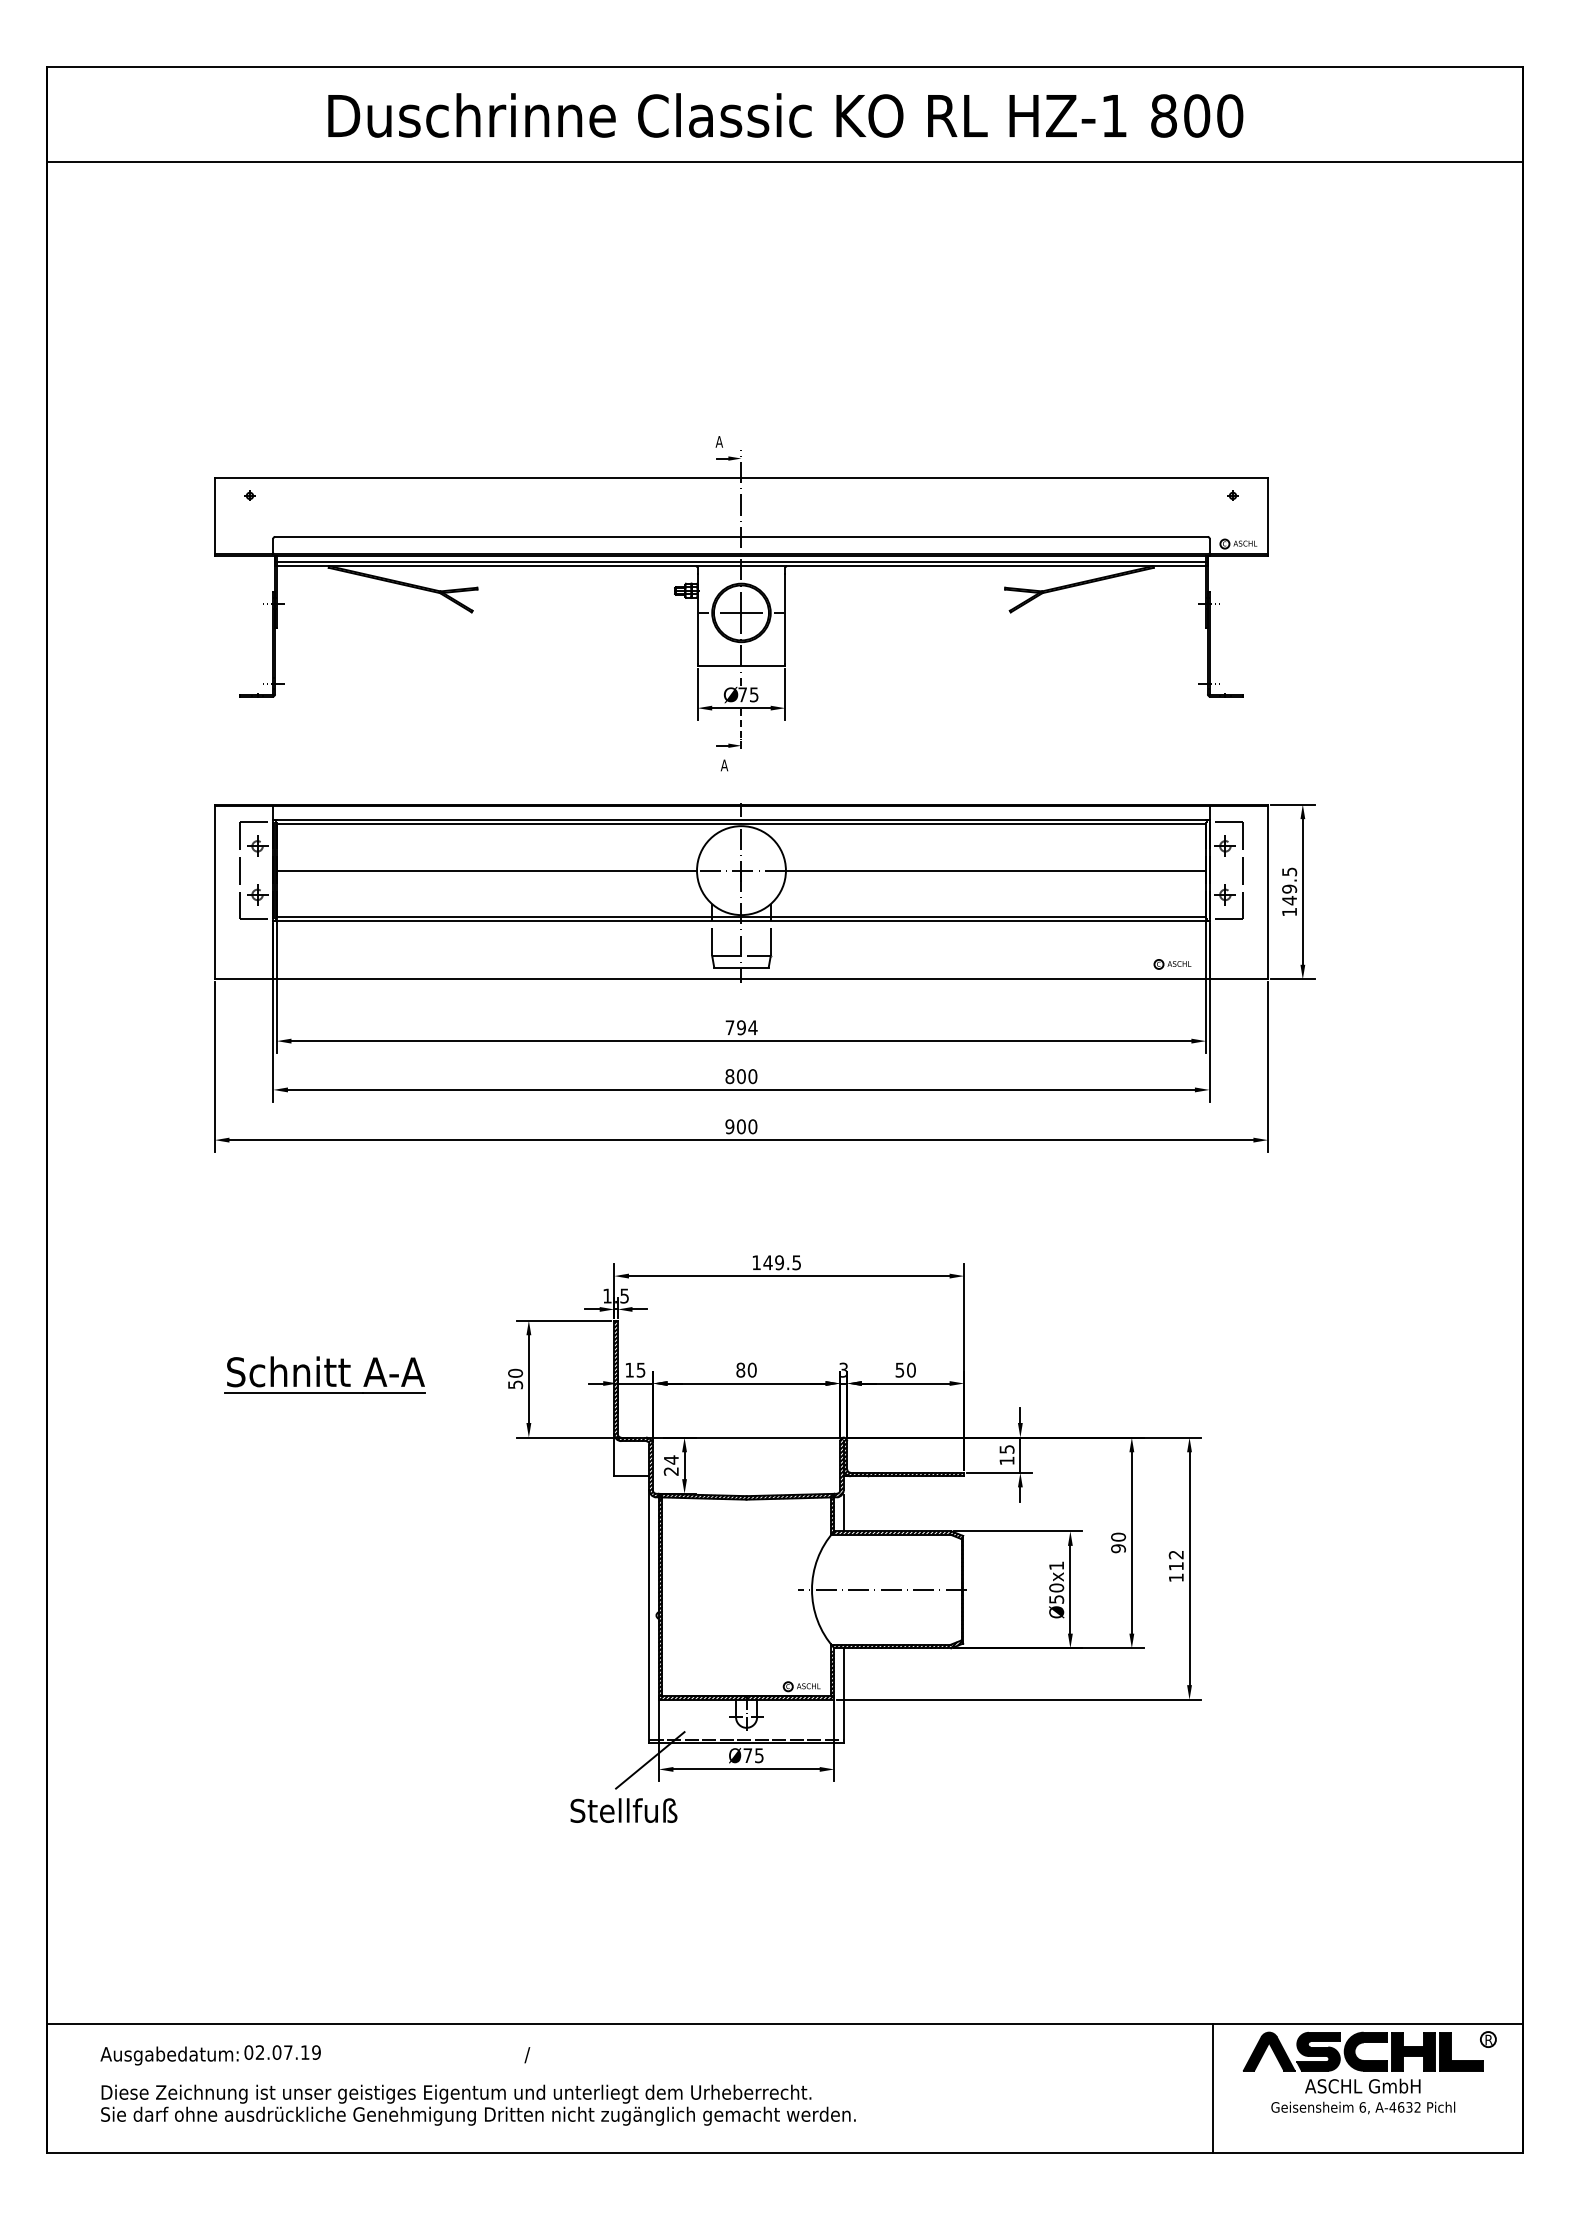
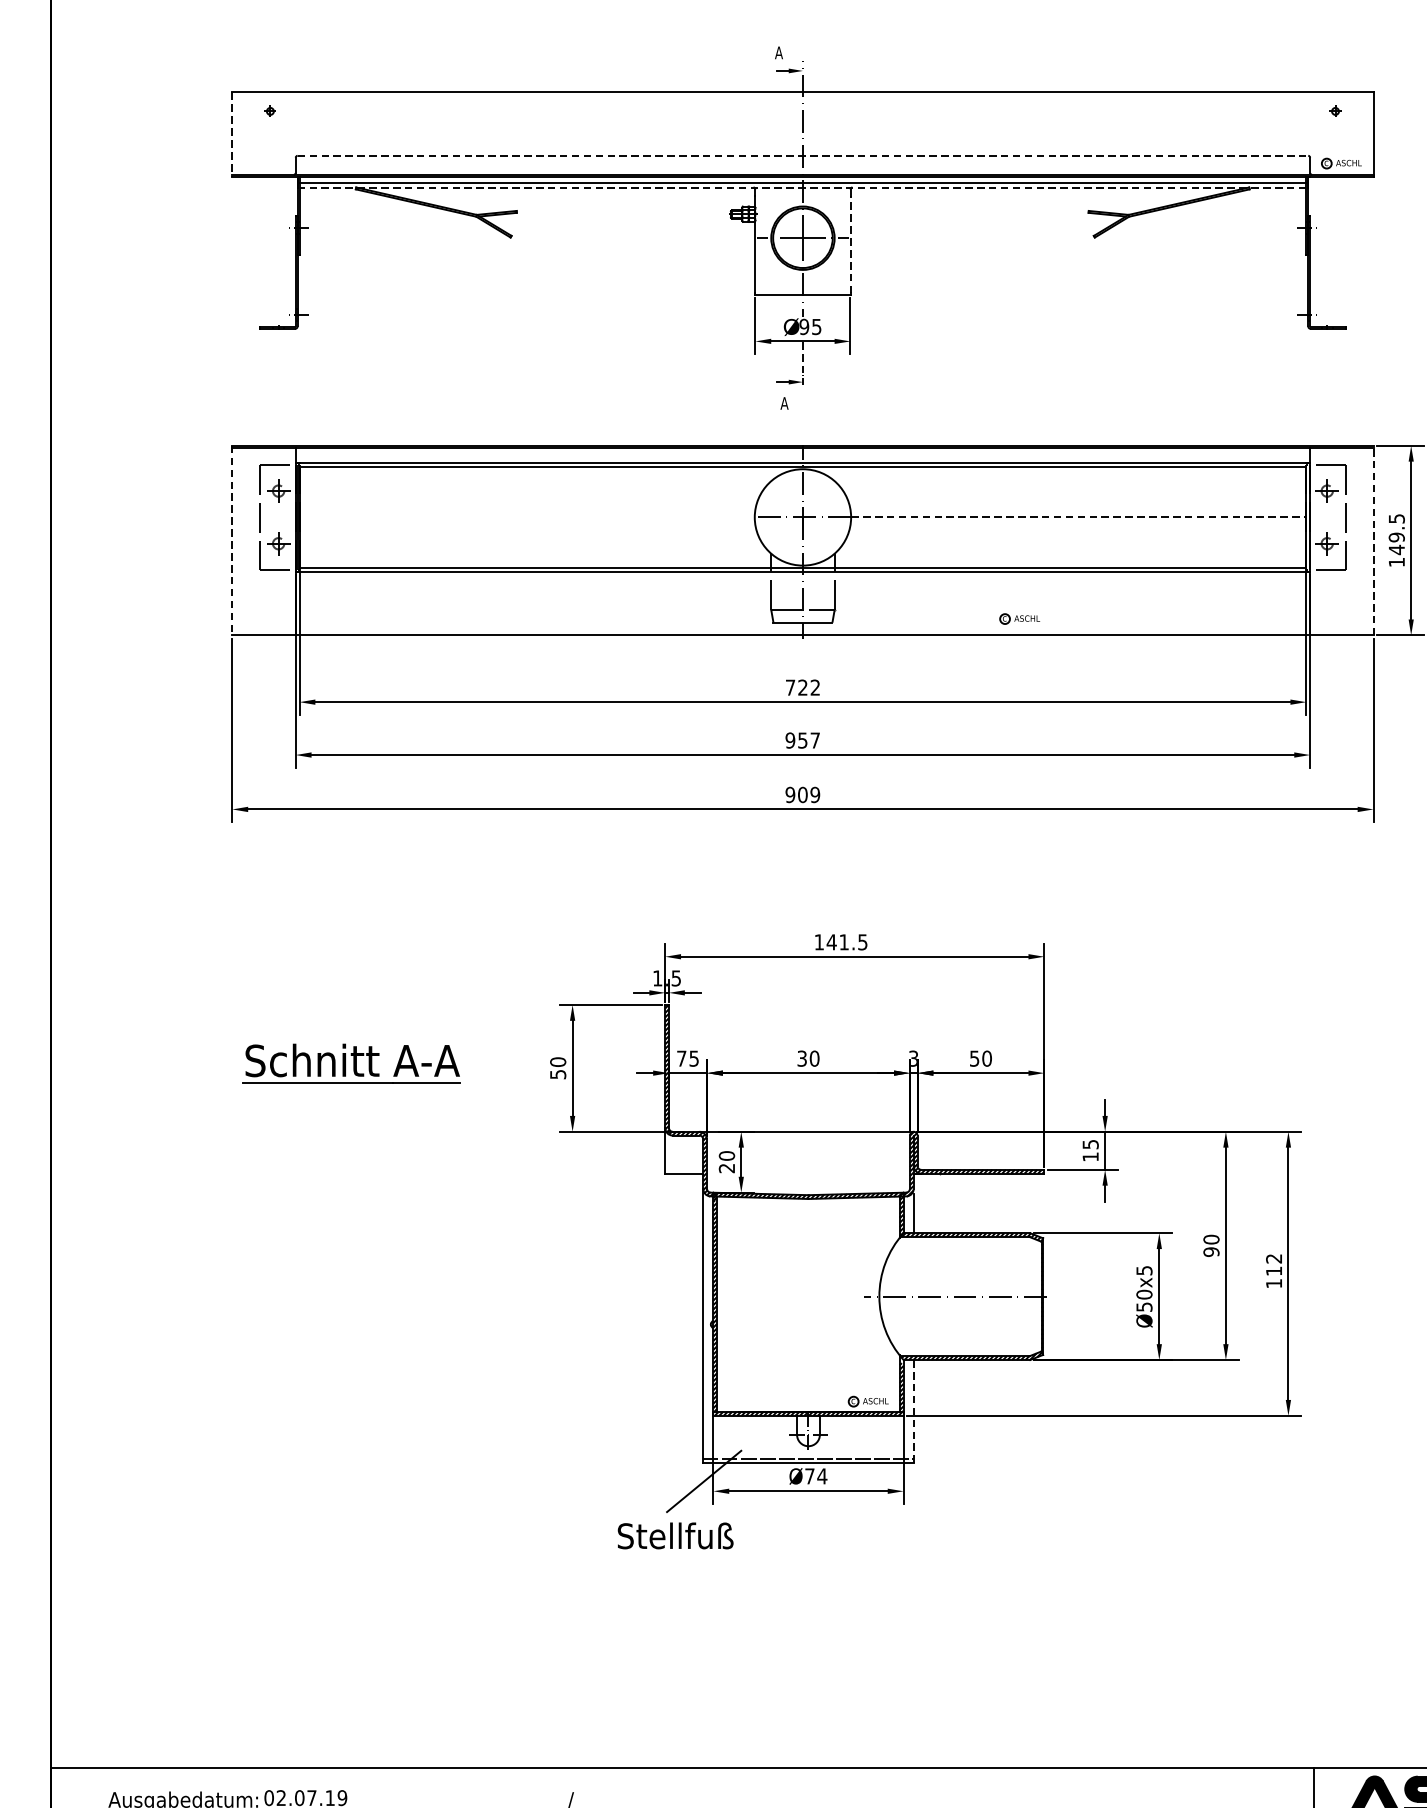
line: (214, 517) -> (231, 134), solid -> dashed
line: (741, 536) -> (802, 155), solid -> dashed
line: (741, 566) -> (802, 187), solid -> dashed
line: (785, 618) -> (850, 244), solid -> dashed
text: (742, 694) -> (804, 326), 75 -> 95
line: (486, 870) -> (526, 517), removed
line: (996, 870) -> (1079, 517), solid -> dashed
line: (1268, 891) -> (1373, 540), solid -> dashed
line: (214, 892) -> (231, 541), solid -> dashed
part: (1172, 964) -> (1019, 619), moved
text: (747, 1027) -> (809, 687), 794 -> 722
text: (741, 1076) -> (802, 740), 800 -> 957
text: (752, 1126) -> (814, 794), 900 -> 909
text: (779, 1262) -> (844, 942), 149.5 -> 141.5
text: (629, 1369) -> (681, 1057), 15 -> 75
text: (740, 1369) -> (801, 1057), 80 -> 30
text: (670, 1459) -> (726, 1155), 24 -> 20
text: (1056, 1565) -> (1144, 1270), Ø50x1 -> Ø50x5
line: (843, 1696) -> (913, 1412), solid -> dashed
text: (759, 1755) -> (822, 1476), Ø75 -> Ø74

